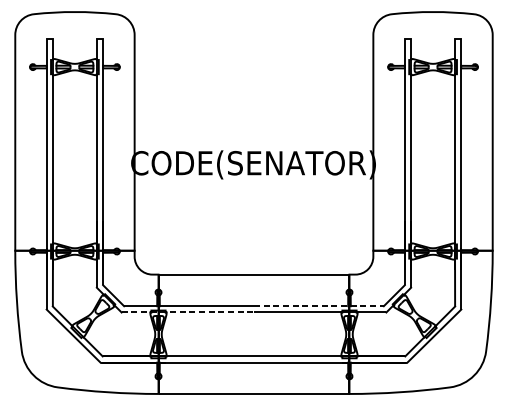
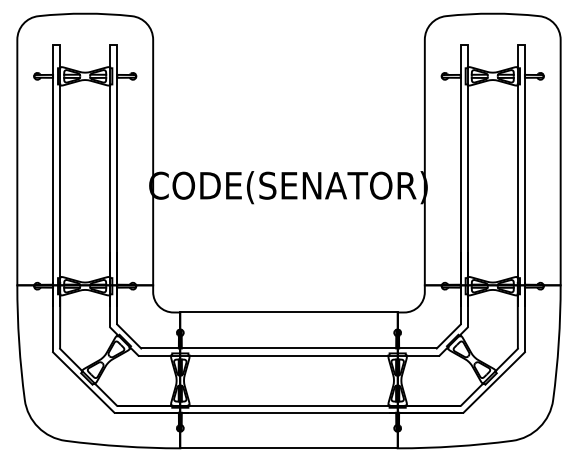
line: (318, 306) -> (362, 348), dashed -> solid
line: (188, 312) -> (214, 355), dashed -> solid

